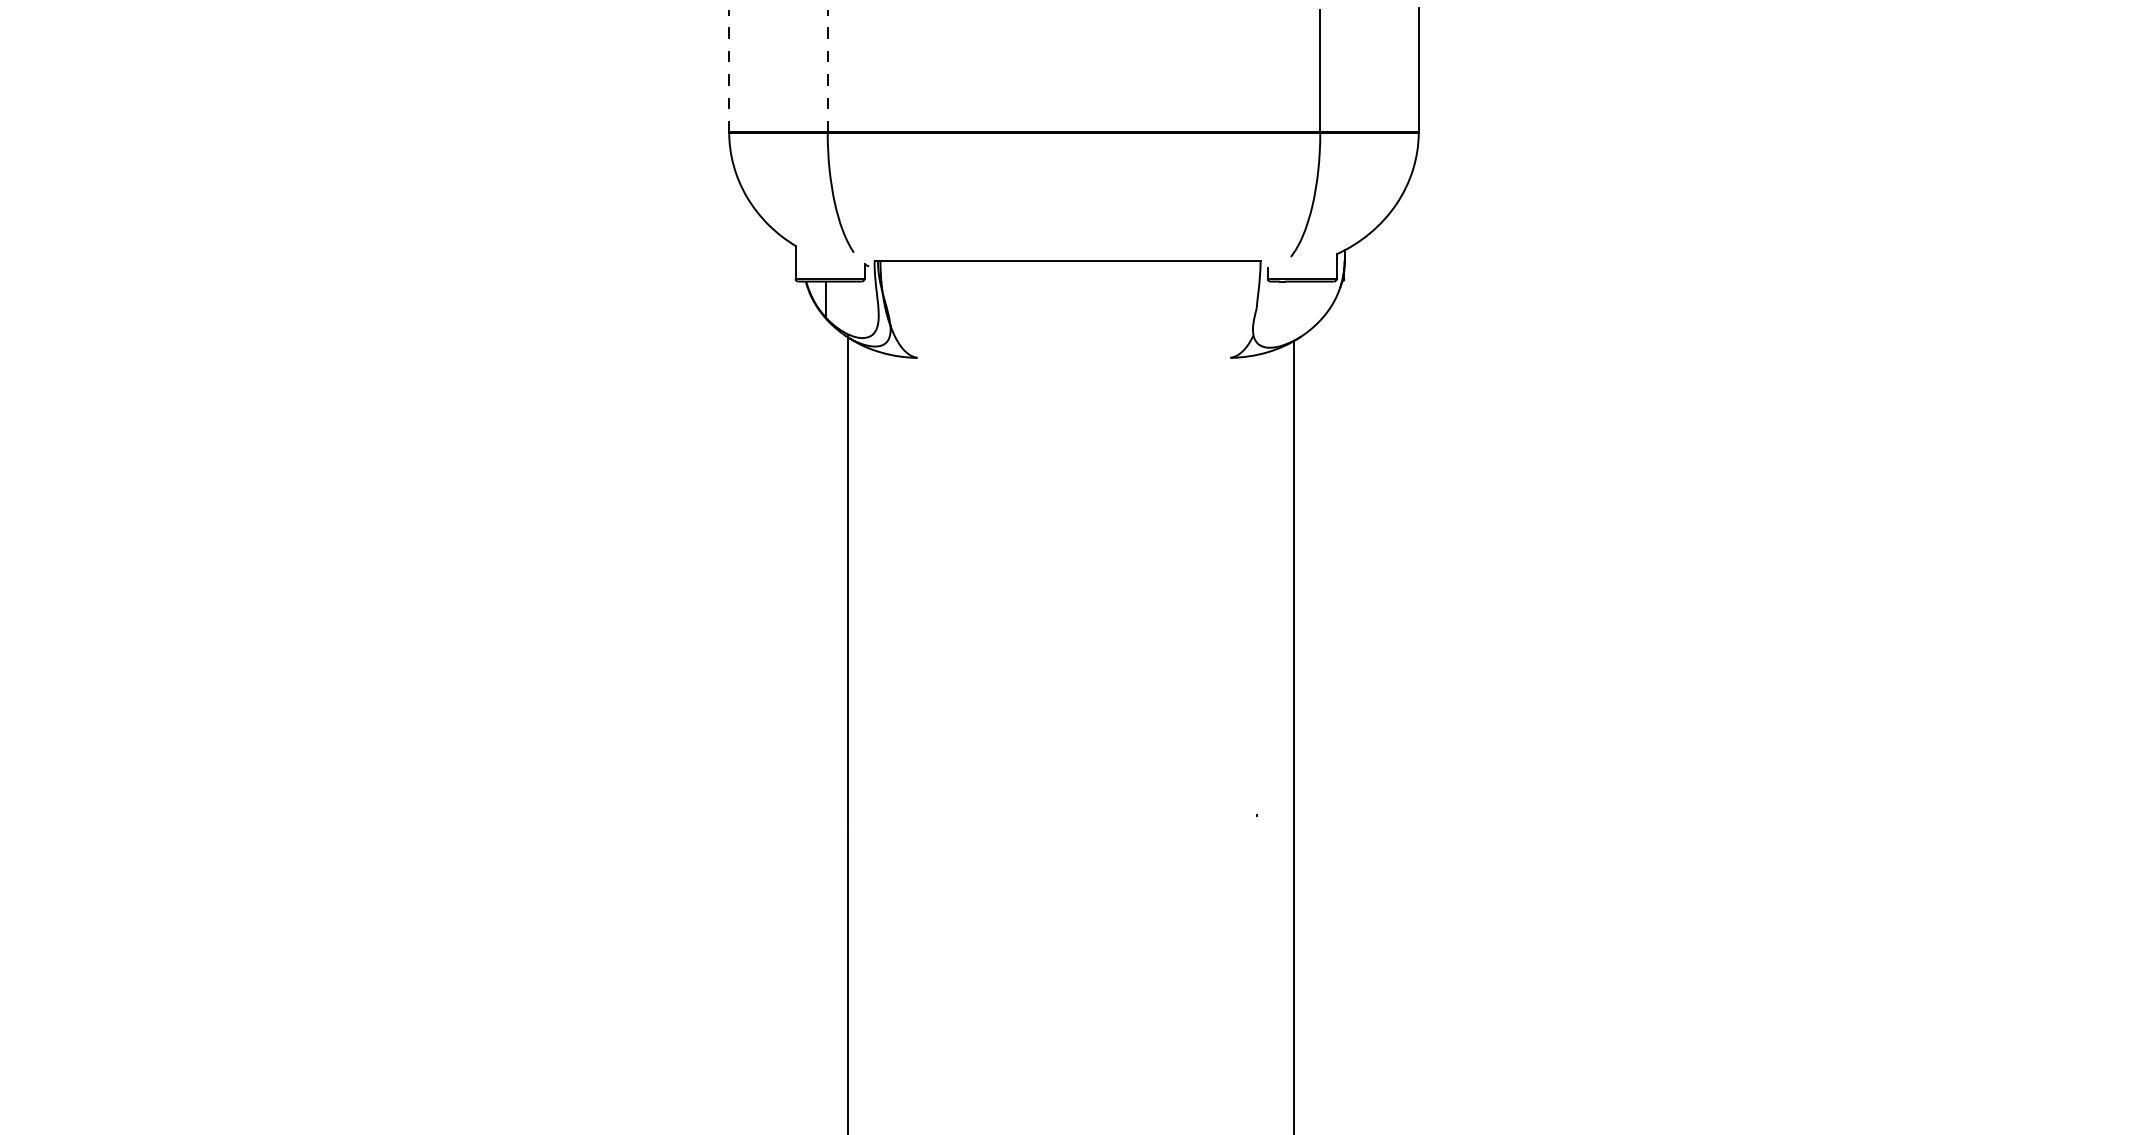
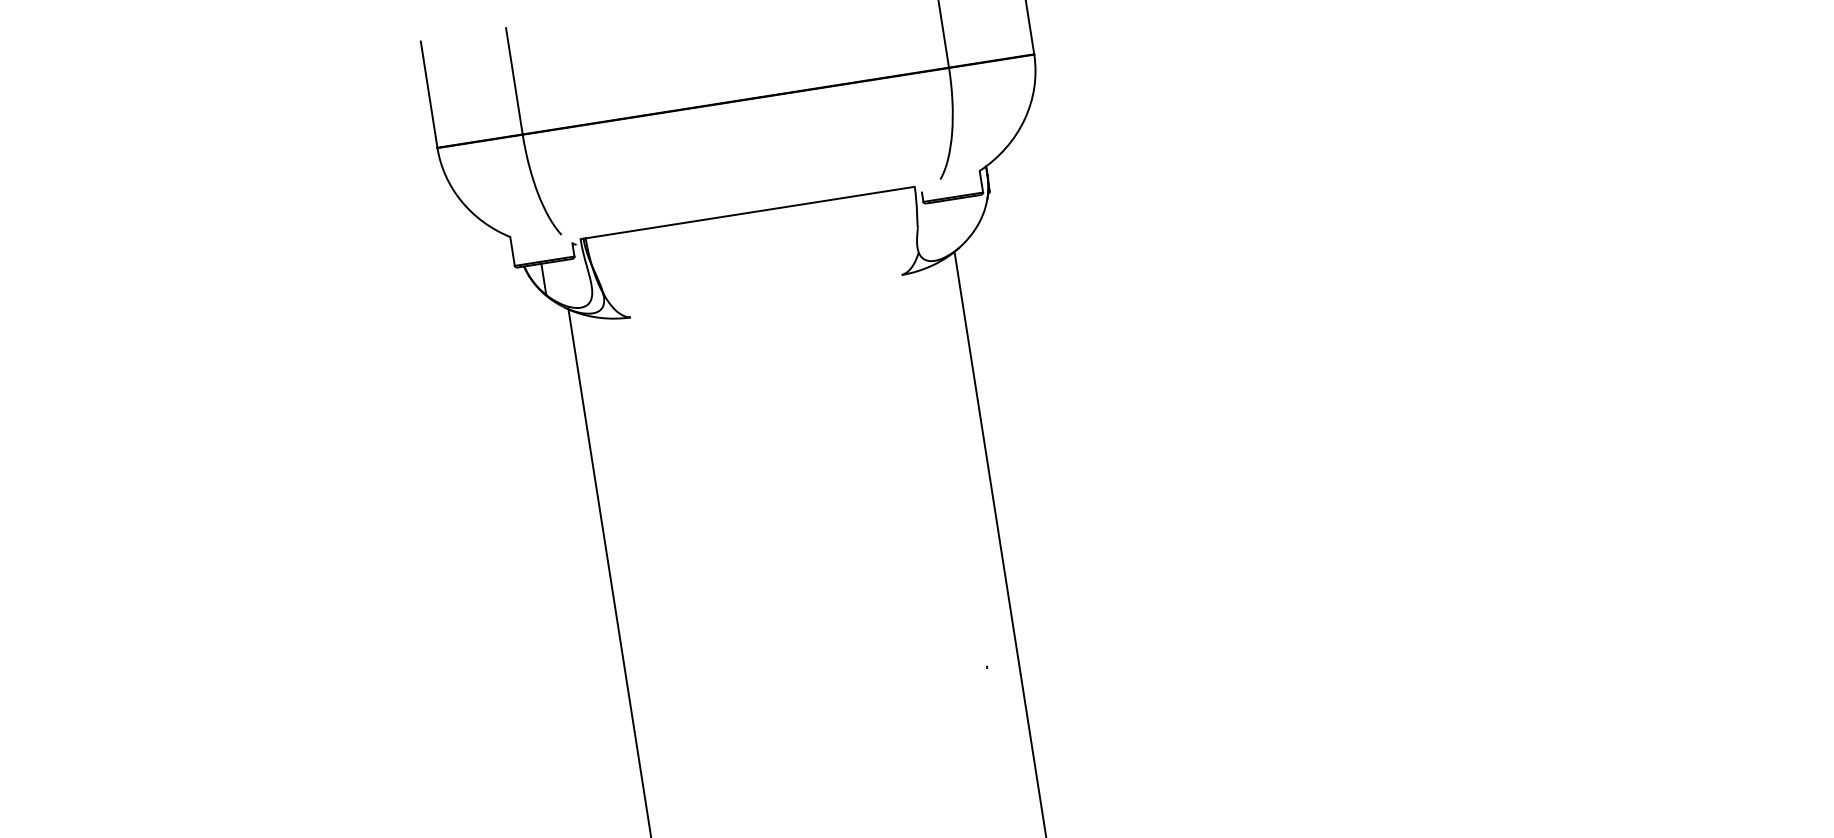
line: (729, 71) -> (429, 95), dashed -> solid
line: (827, 71) -> (514, 81), dashed -> solid

